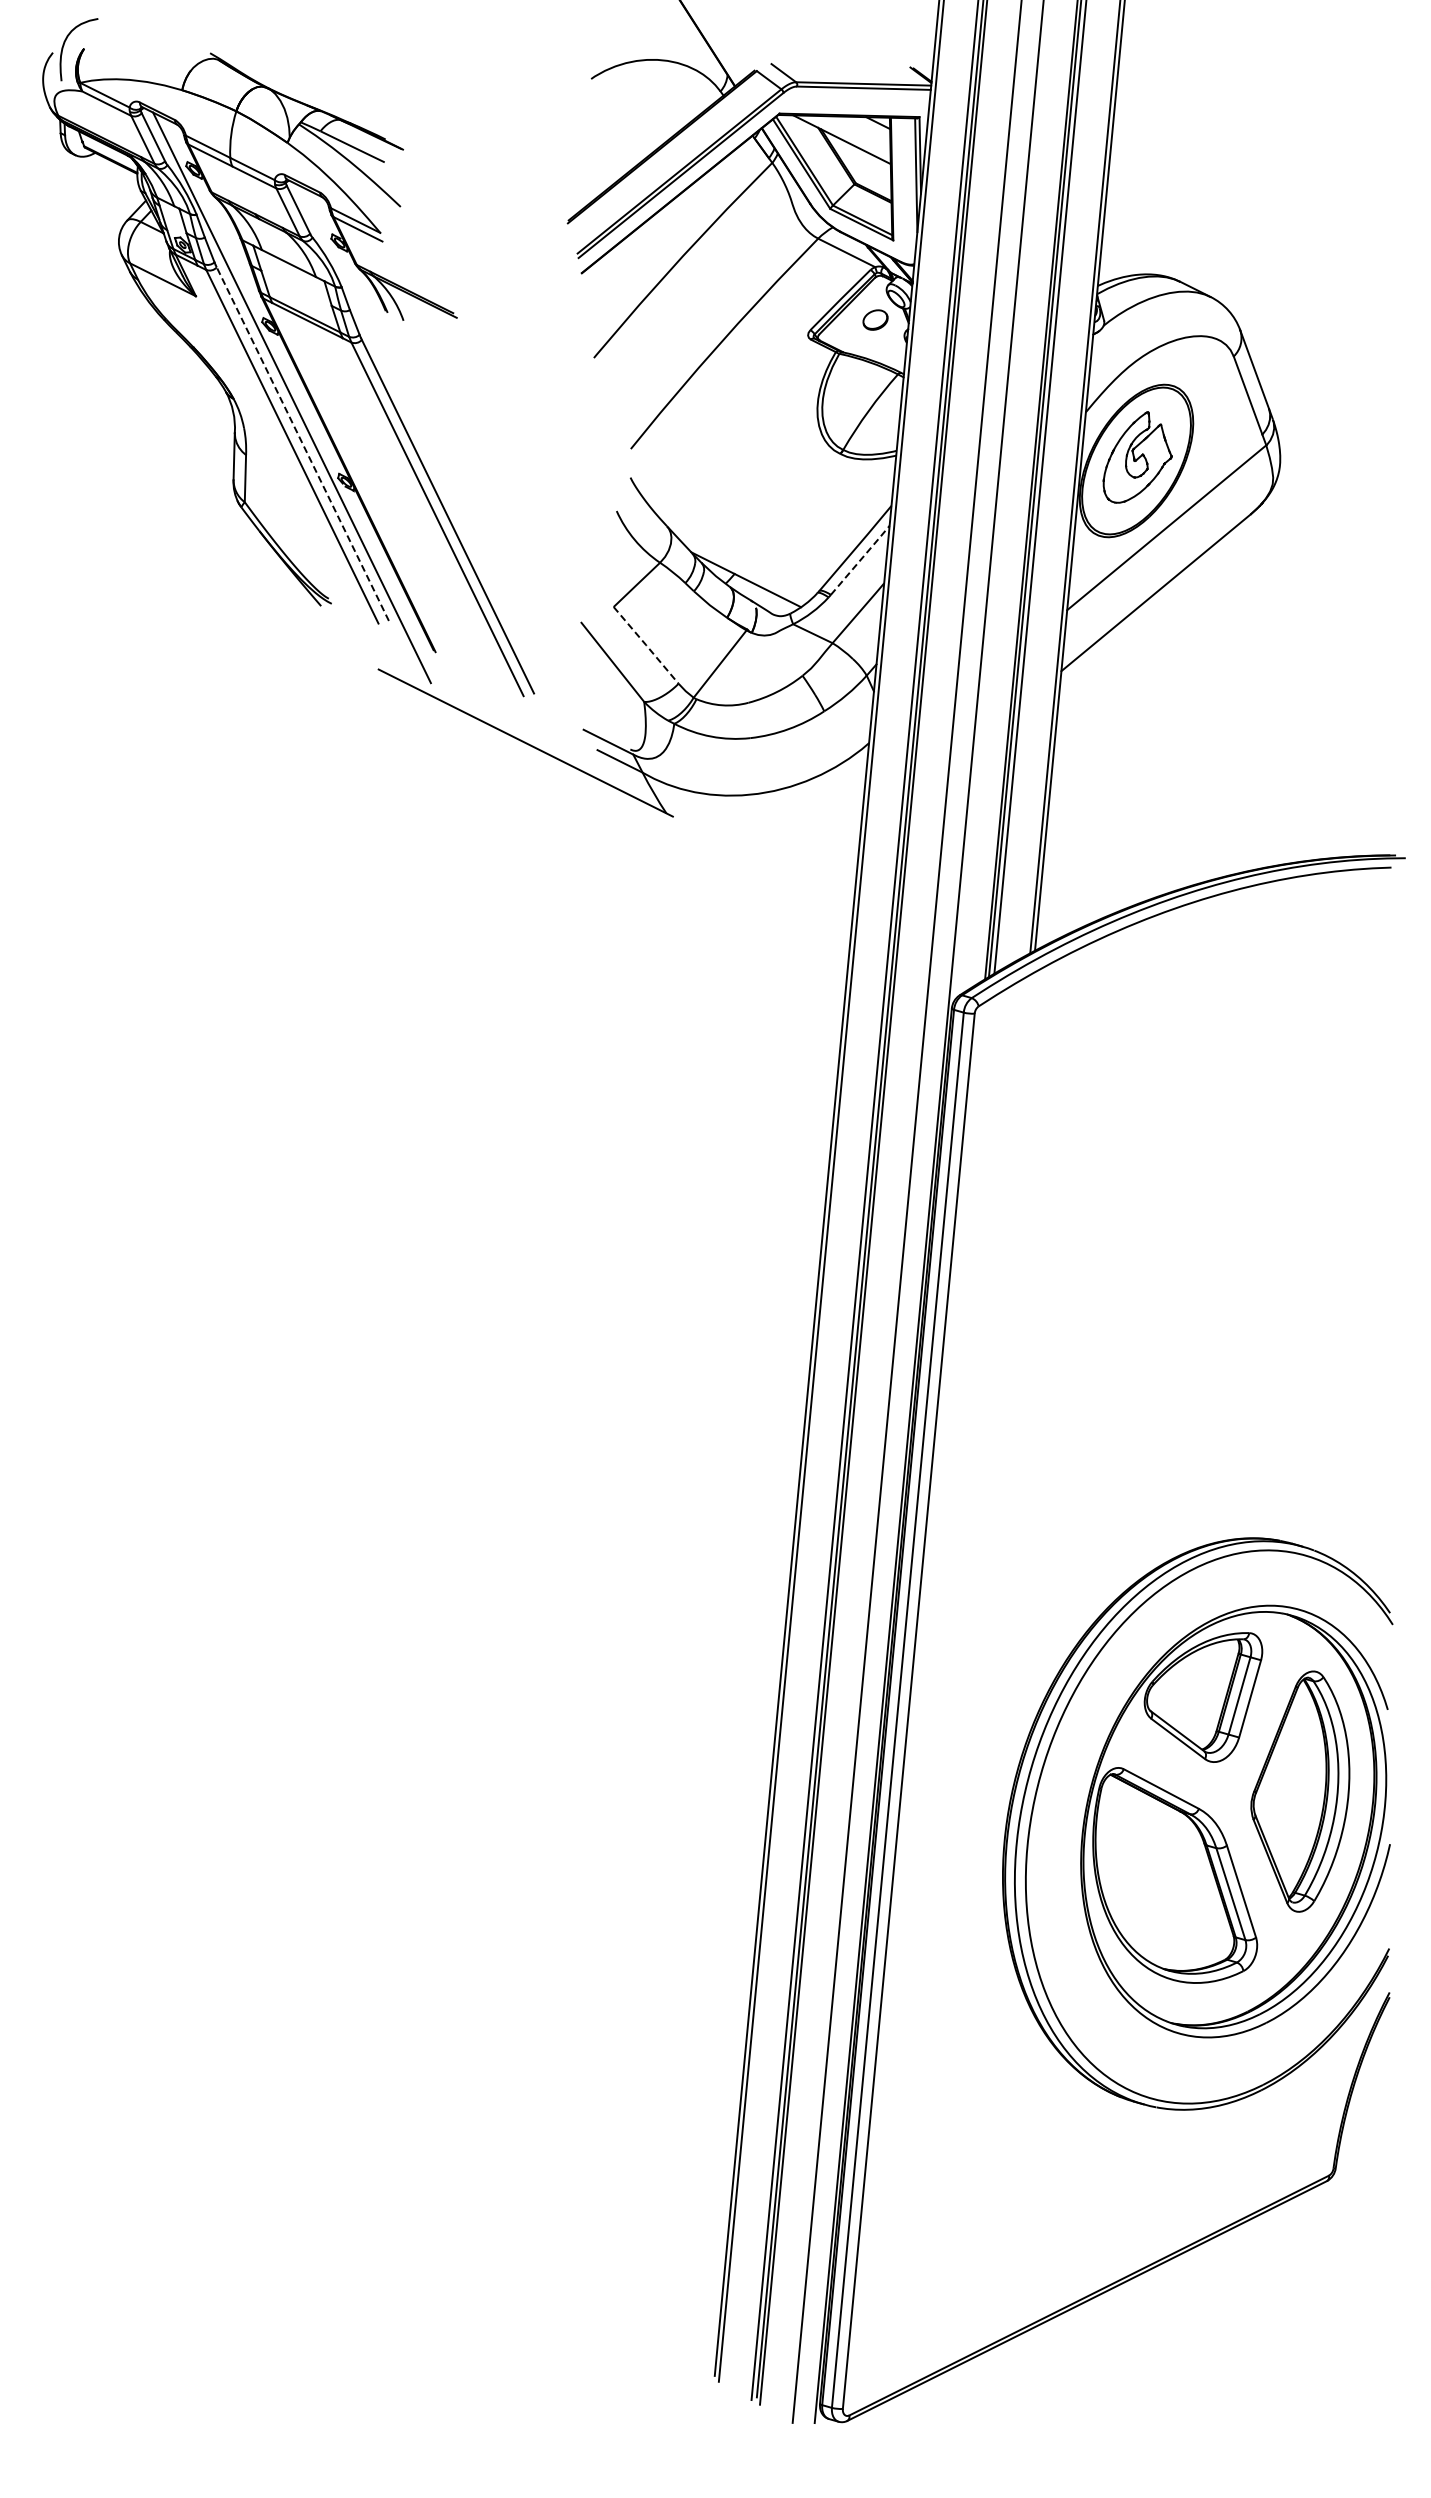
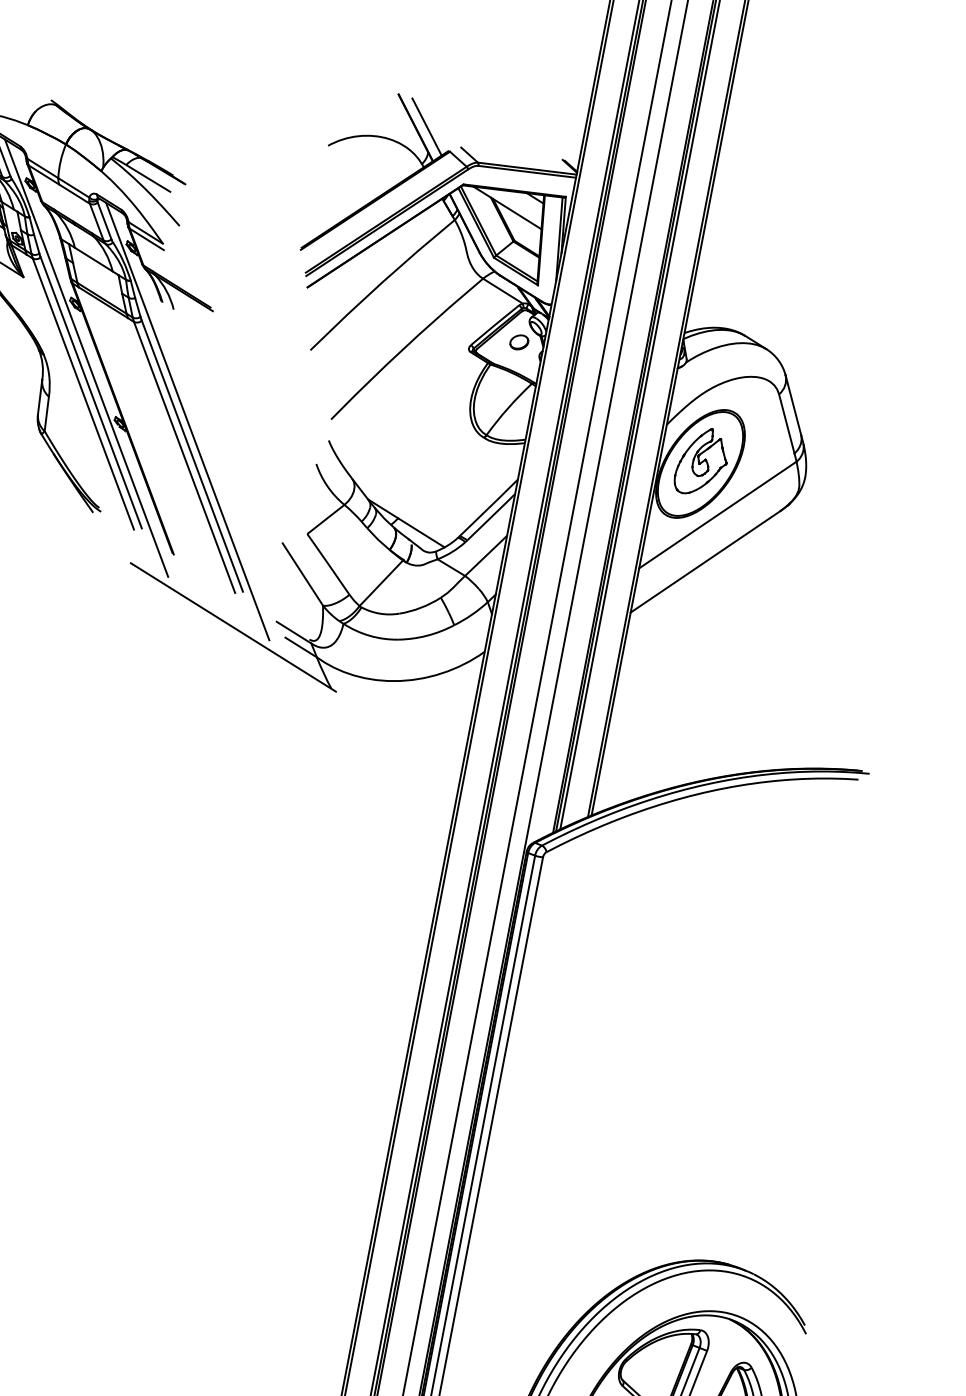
line: (722, 40) -> (426, 126), added
line: (302, 444) -> (90, 393), dashed -> solid
line: (437, 470) -> (187, 421), added
line: (860, 559) -> (491, 516), dashed -> solid
line: (646, 645) -> (328, 564), dashed -> solid

